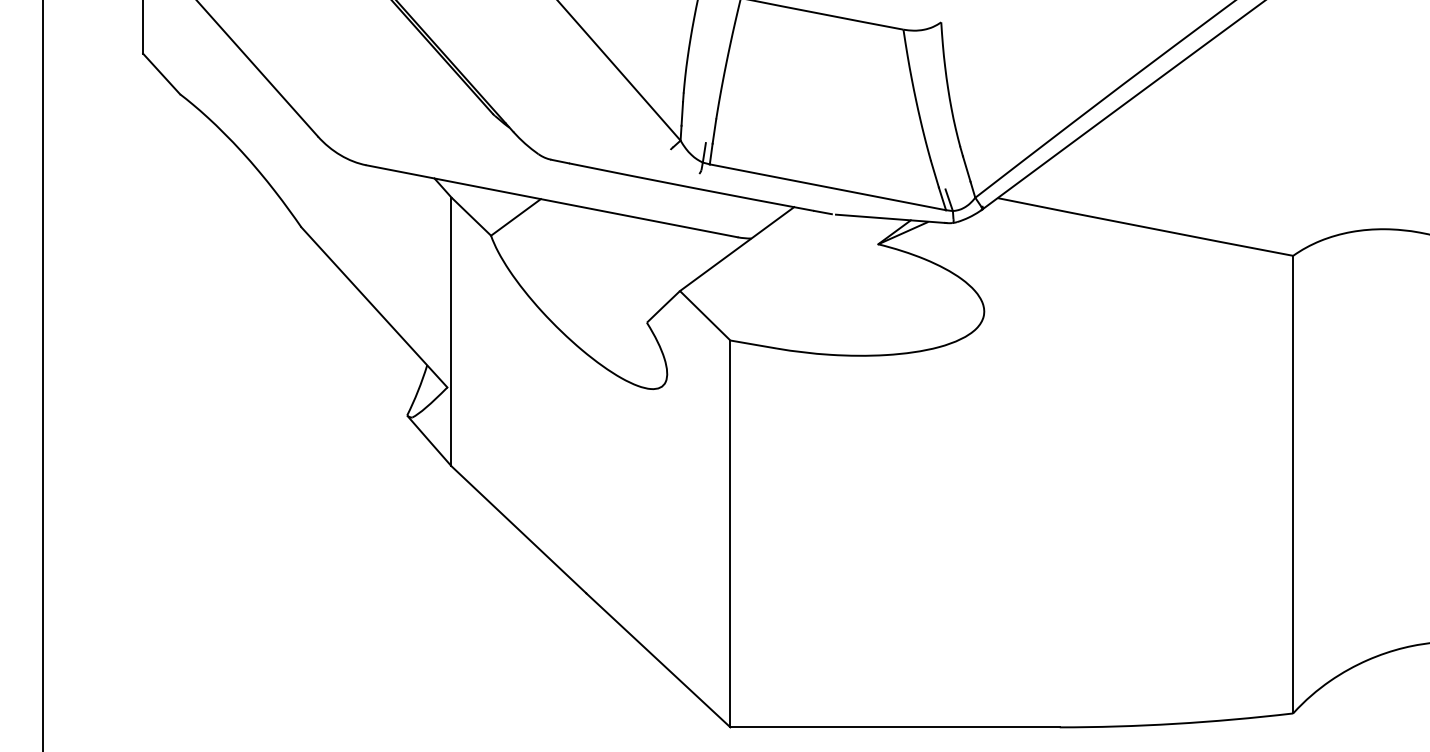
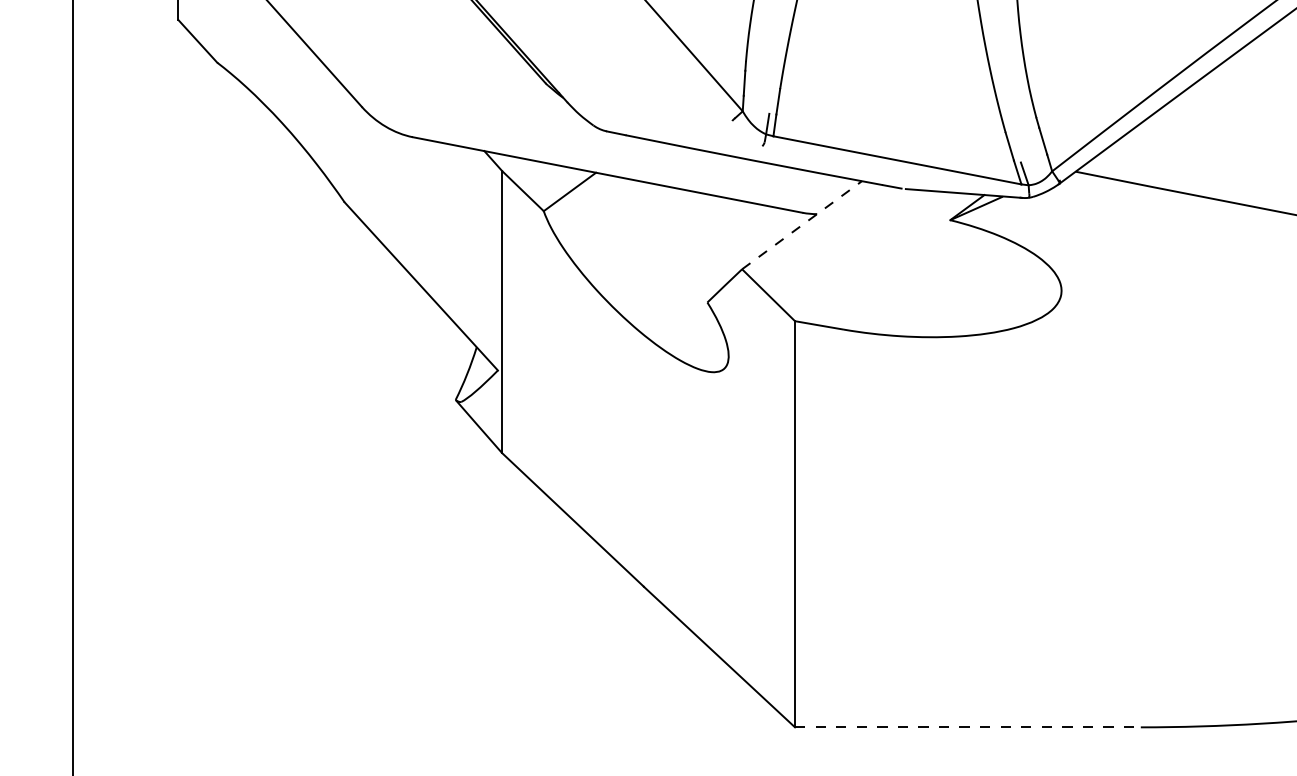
line: (737, 249) -> (802, 225), solid -> dashed
line: (895, 727) -> (968, 727), solid -> dashed

